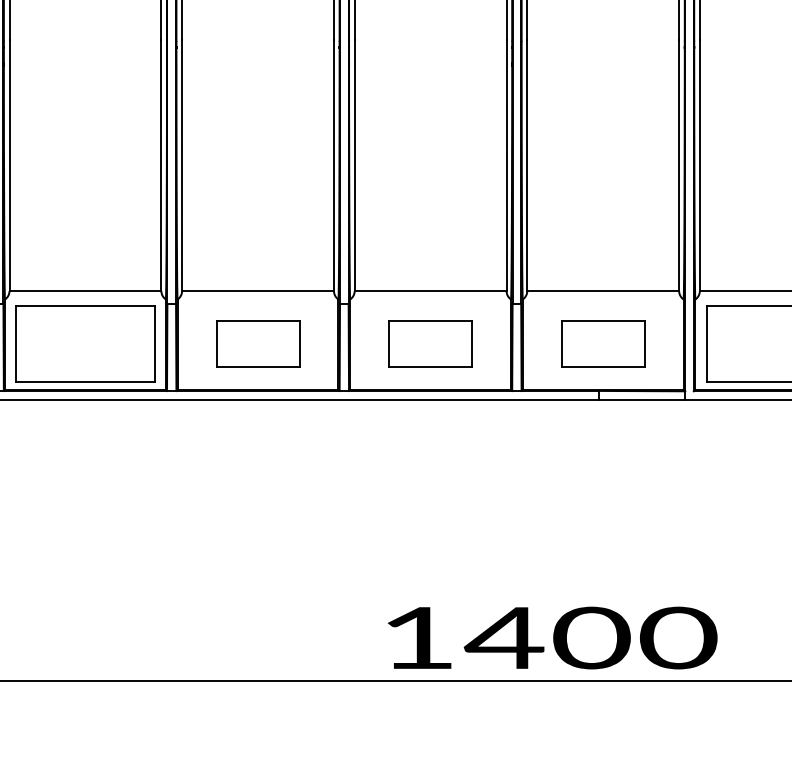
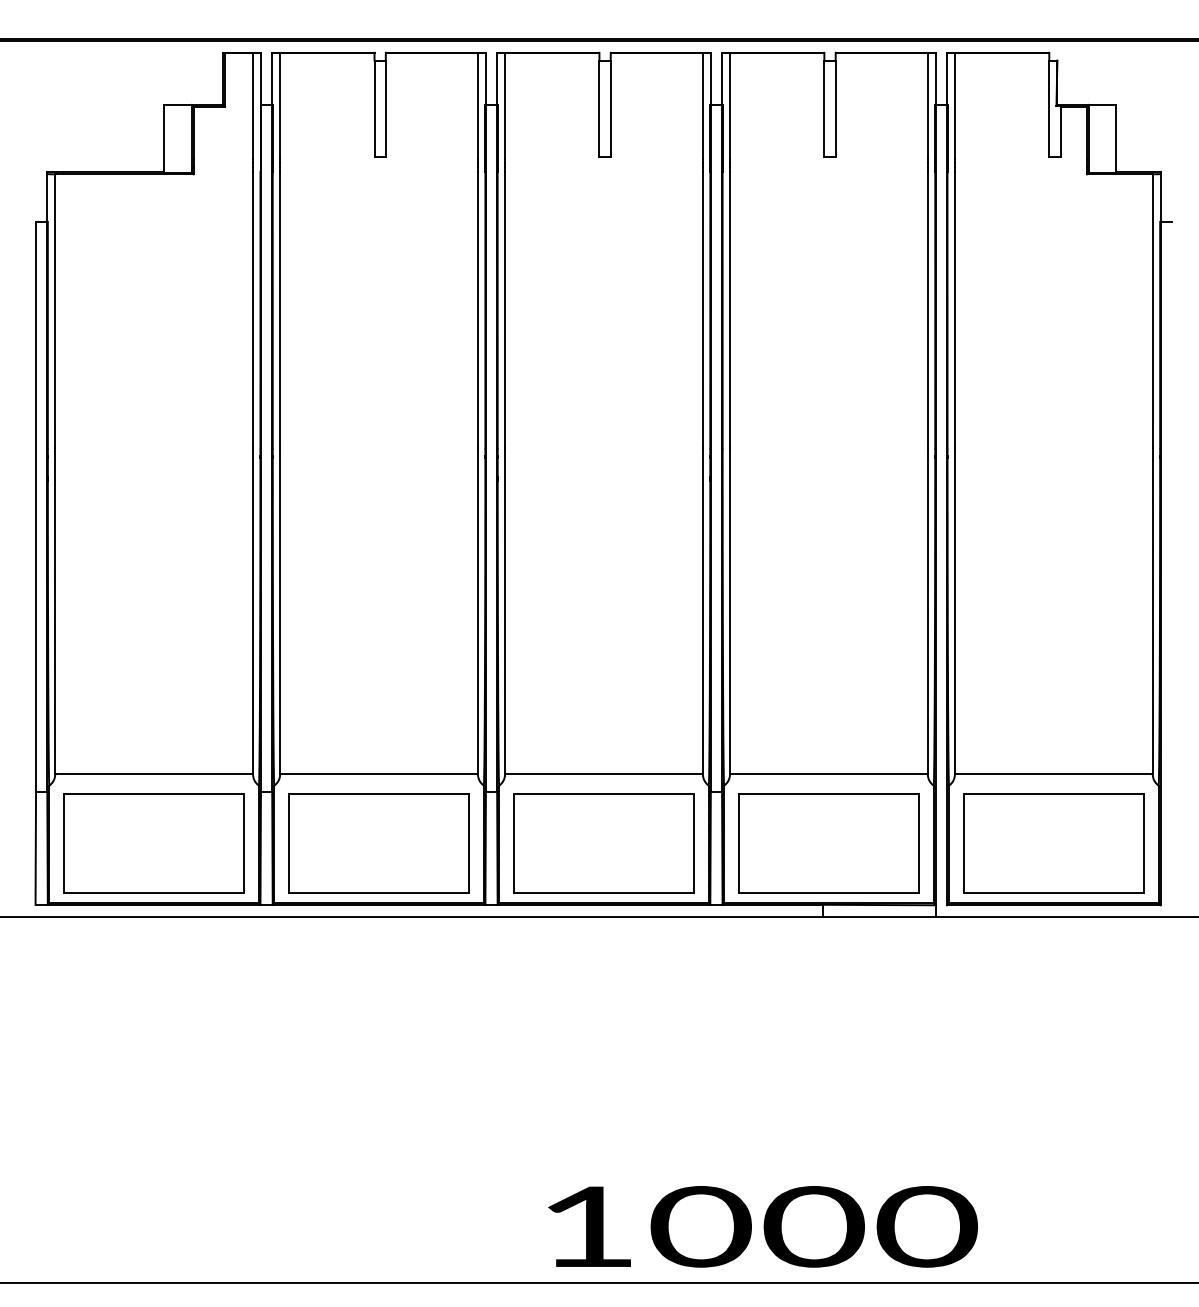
part: (257, 343) -> (378, 843), size x1.67
part: (430, 343) -> (603, 843), size x1.67
part: (602, 343) -> (828, 843), size x1.67
text: (503, 637) -> (699, 1226), 1400 -> 1000

